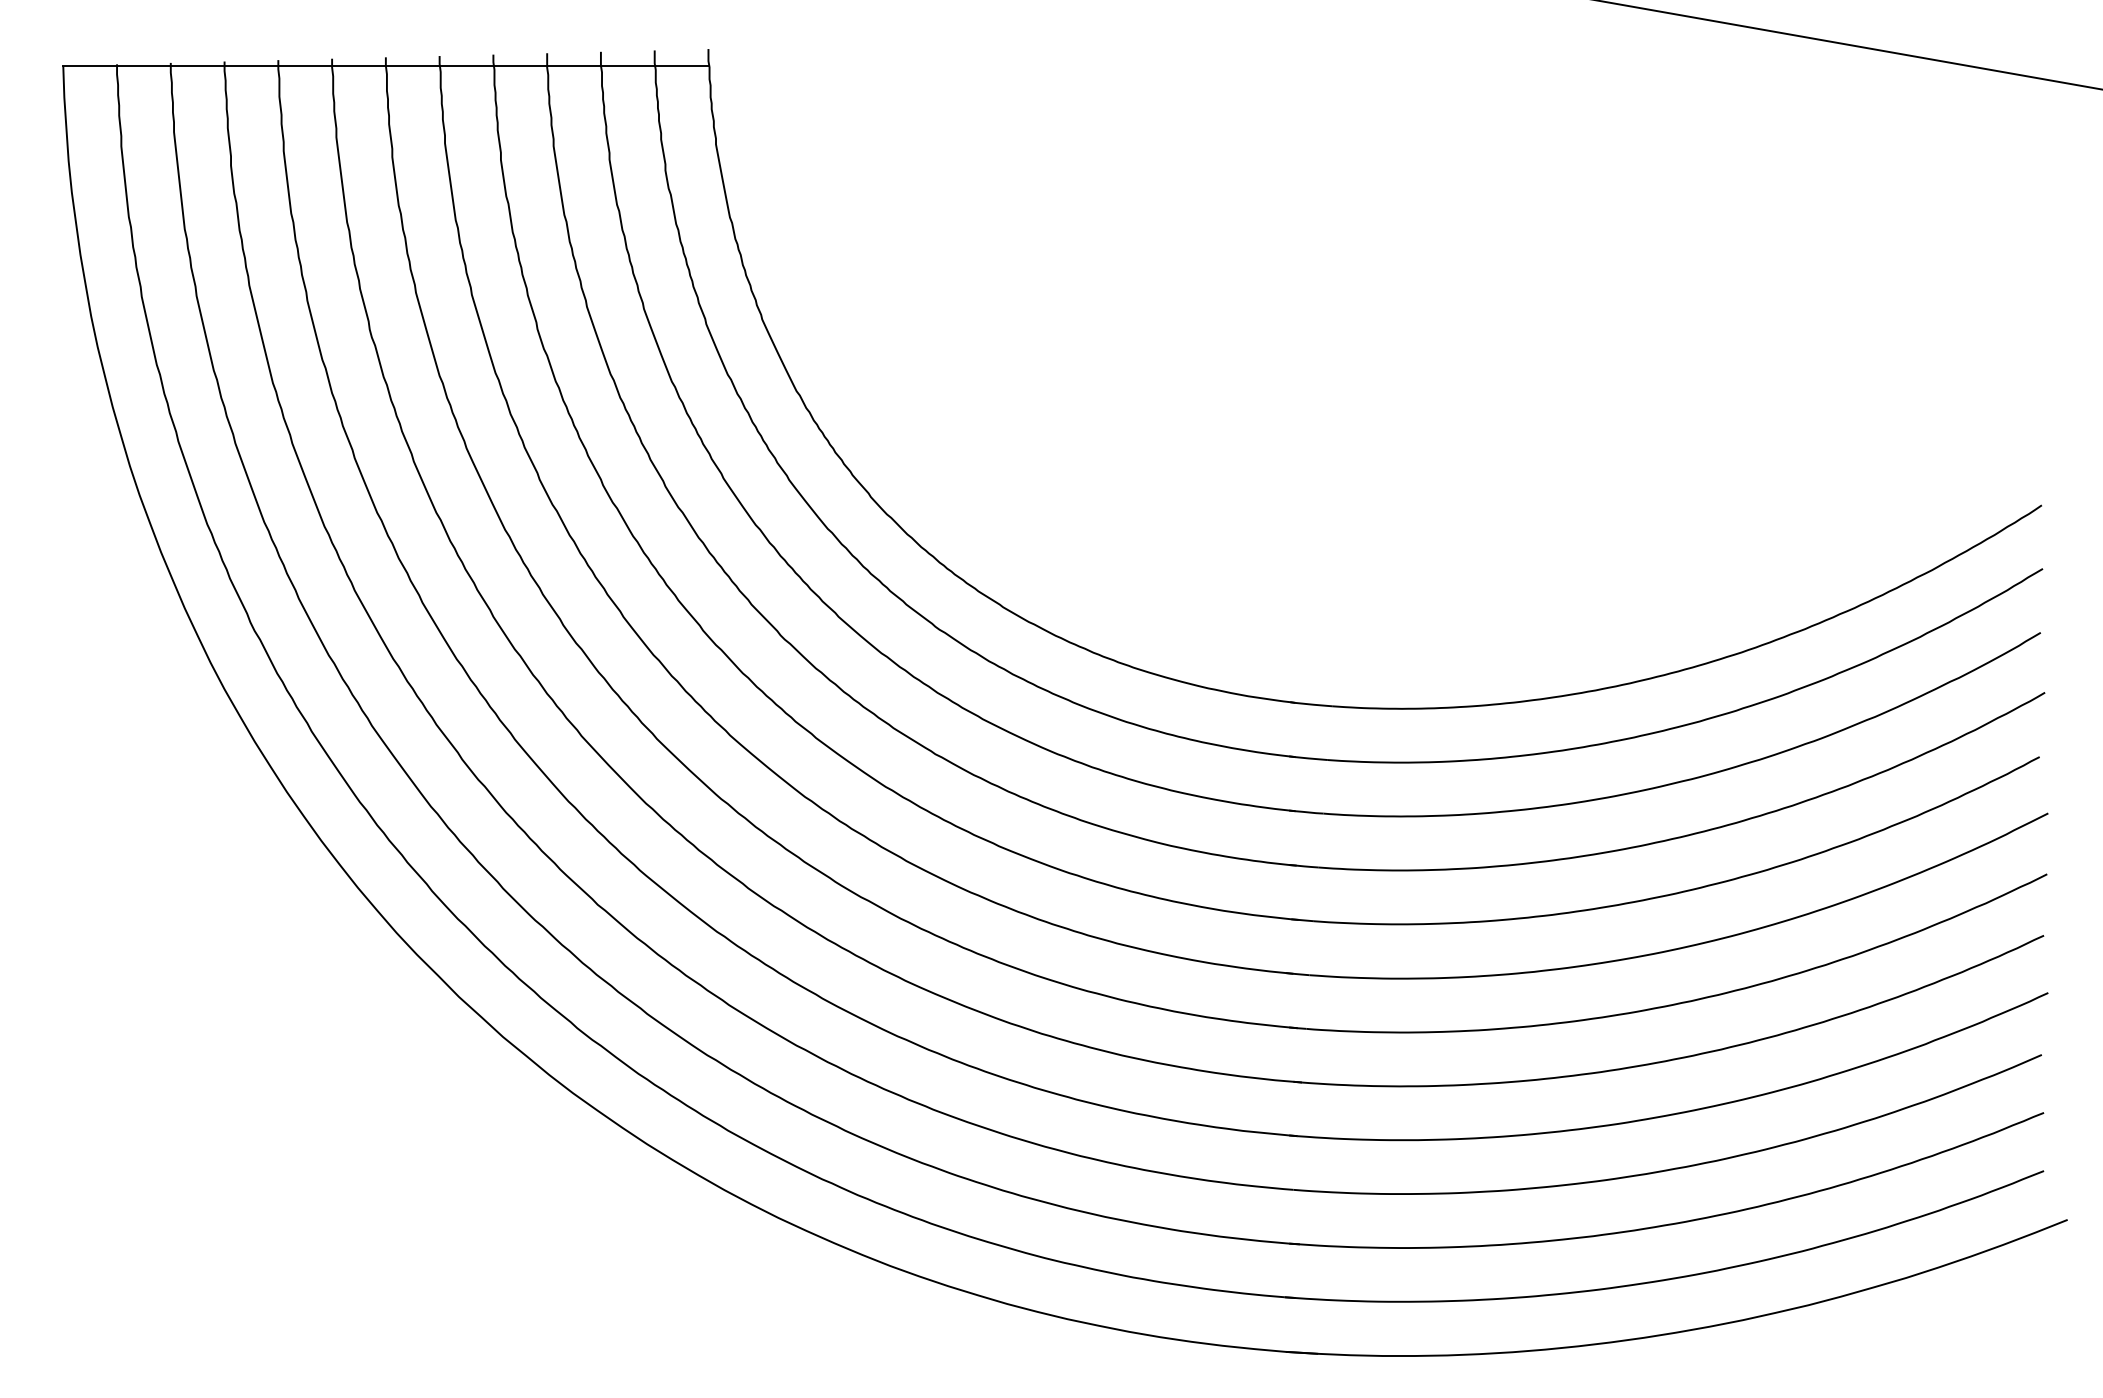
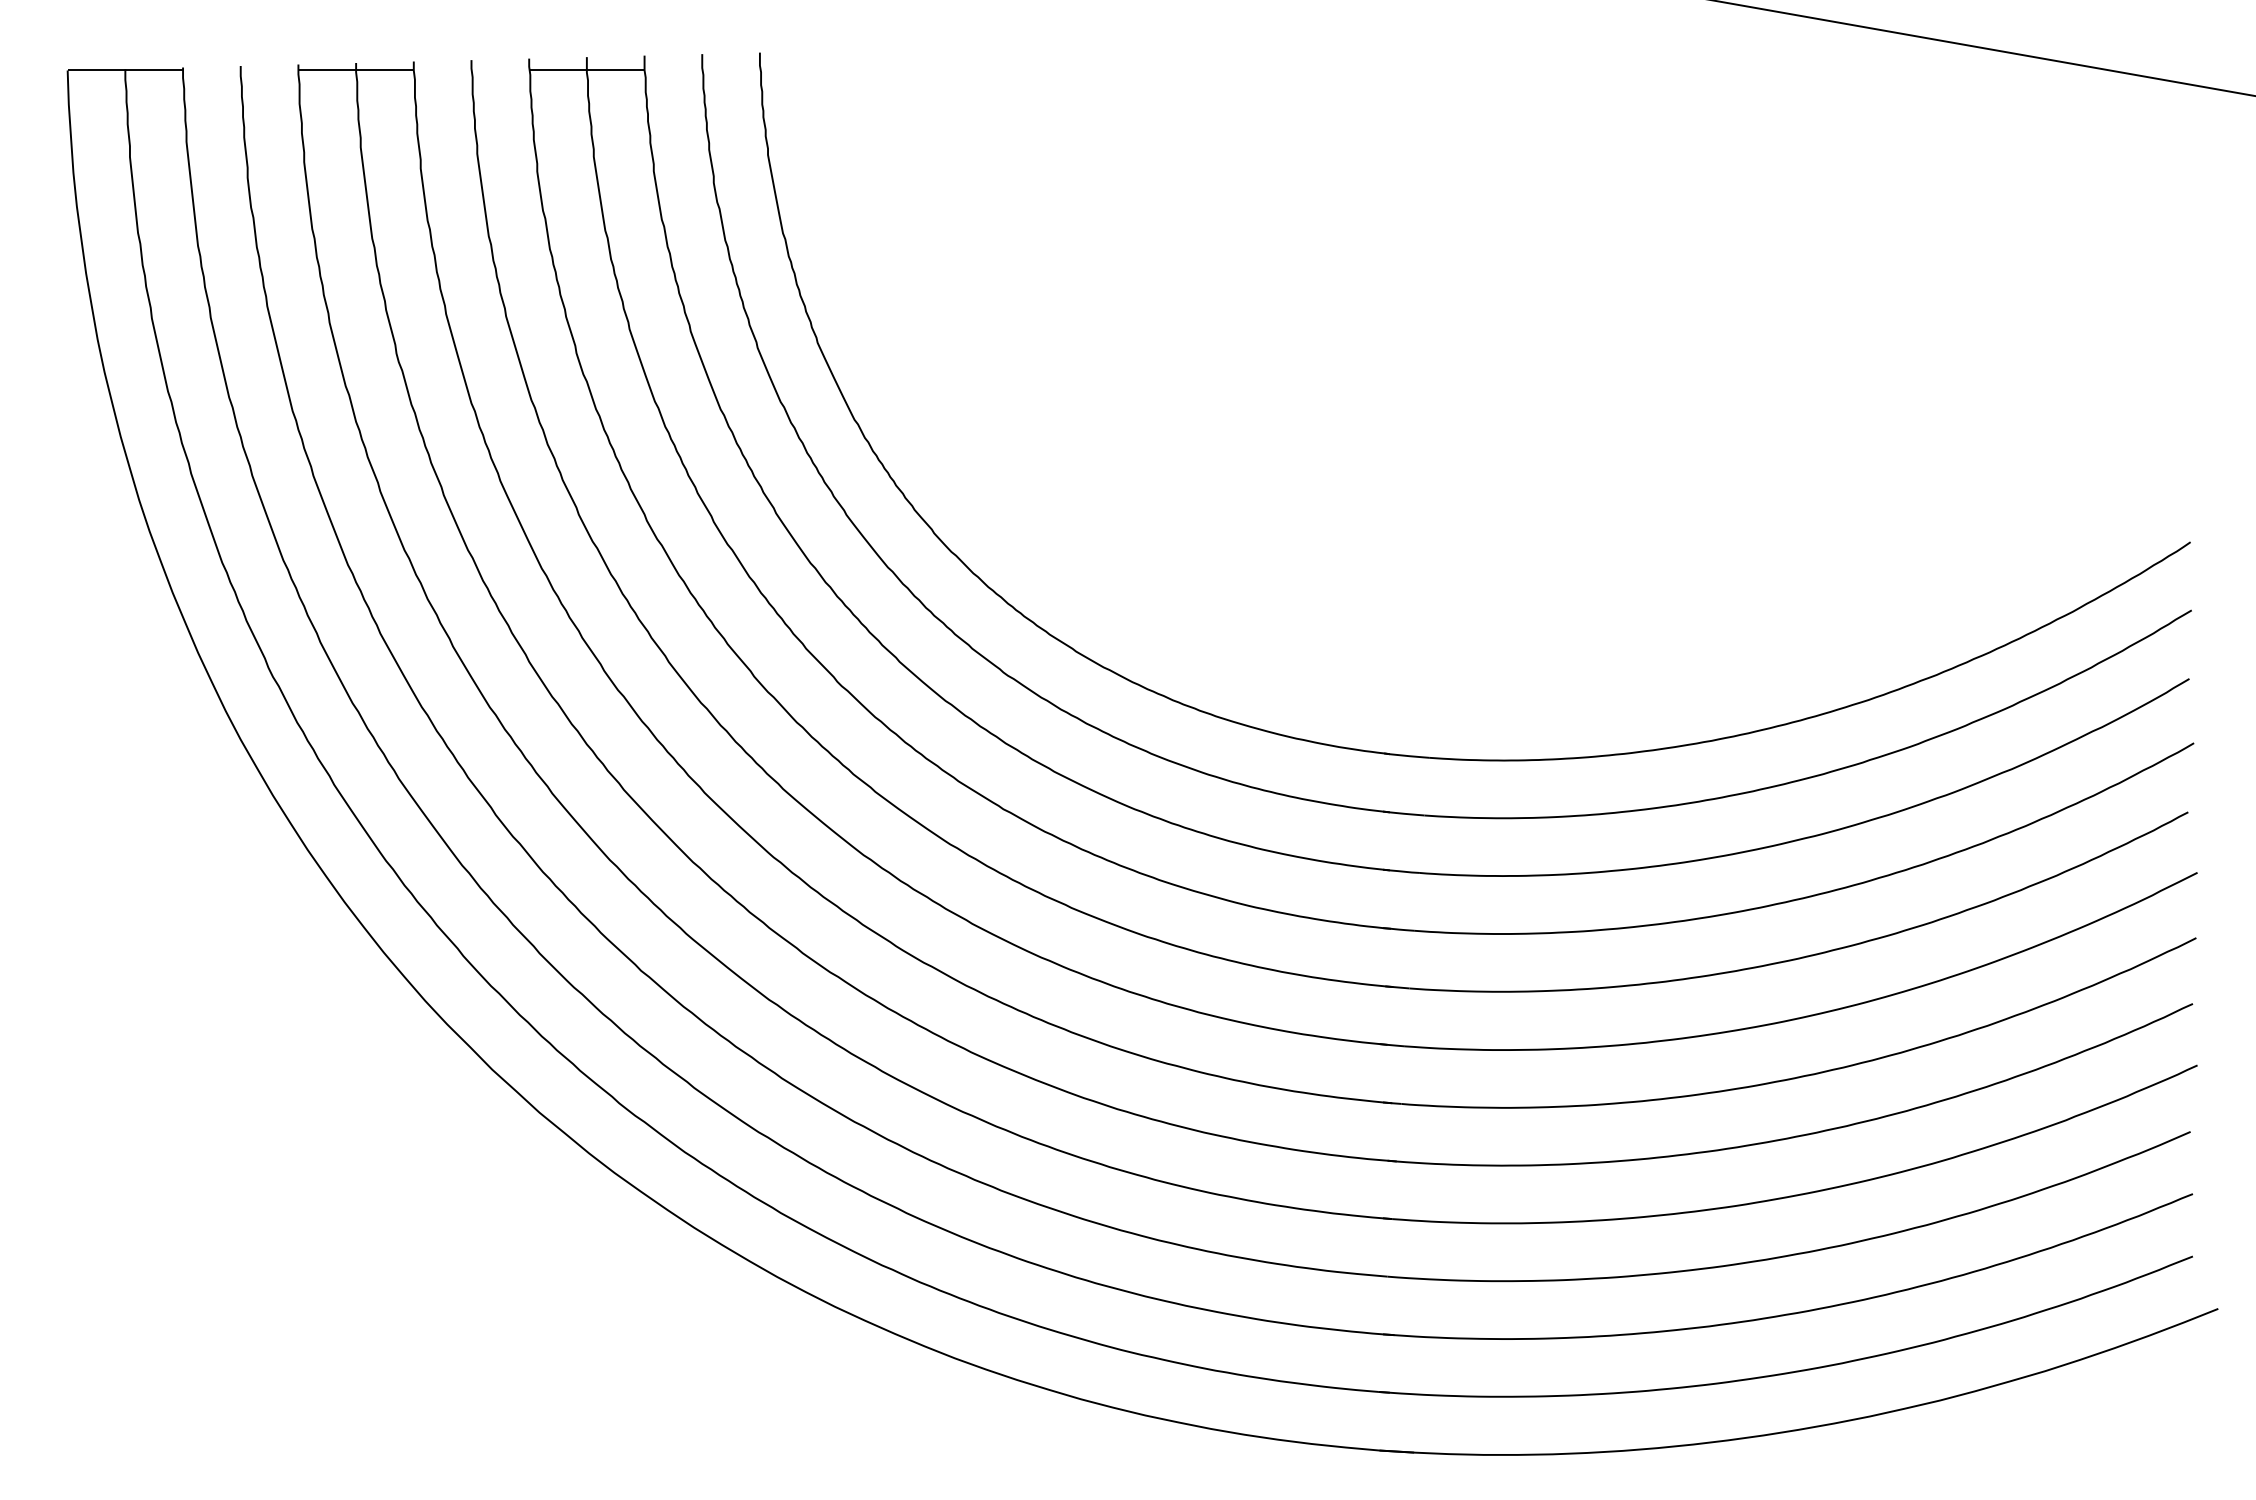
line: (386, 65) -> (414, 70), solid -> dashed

